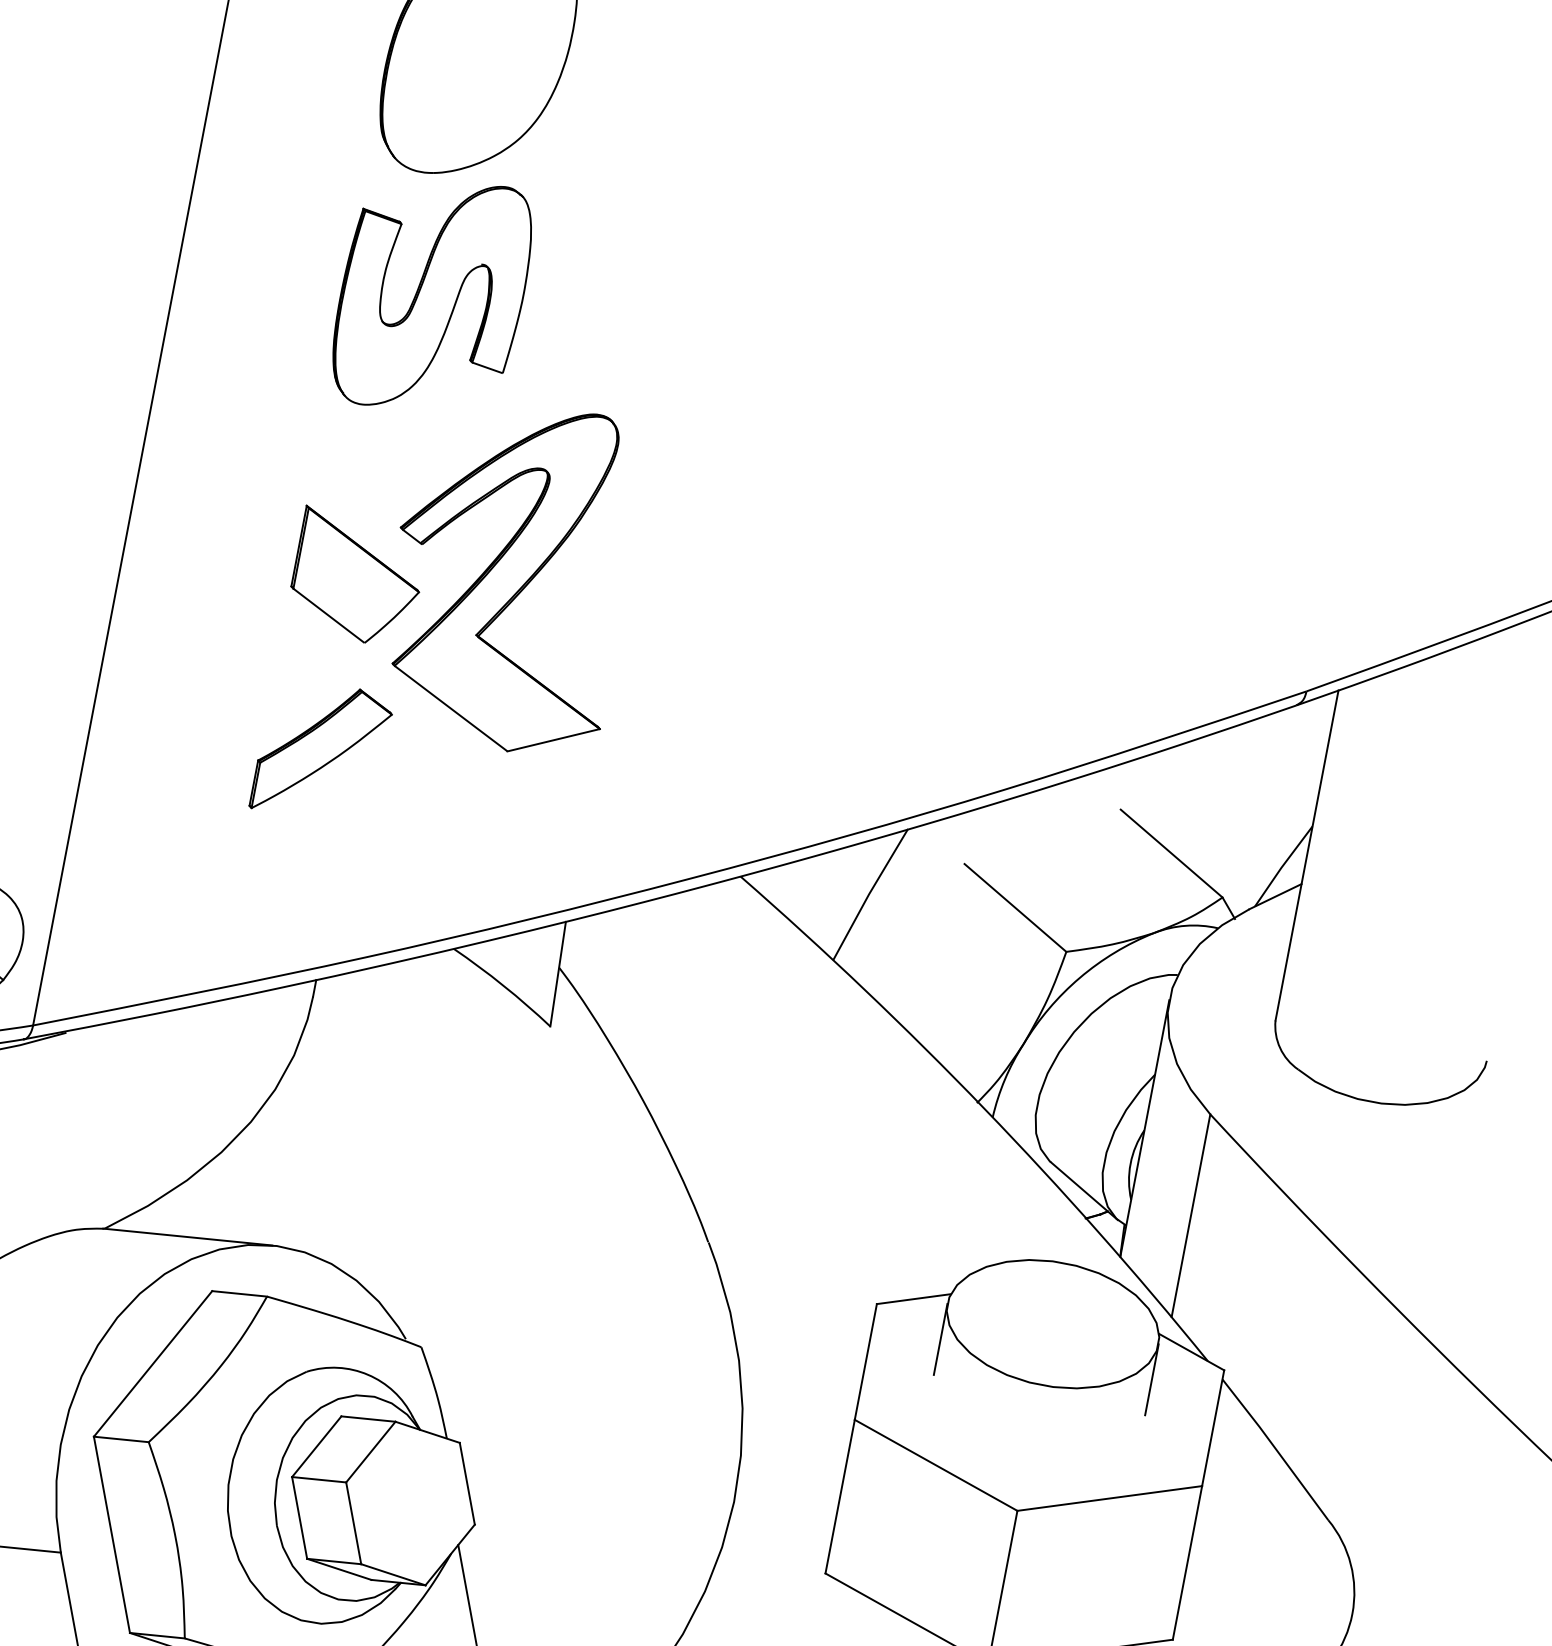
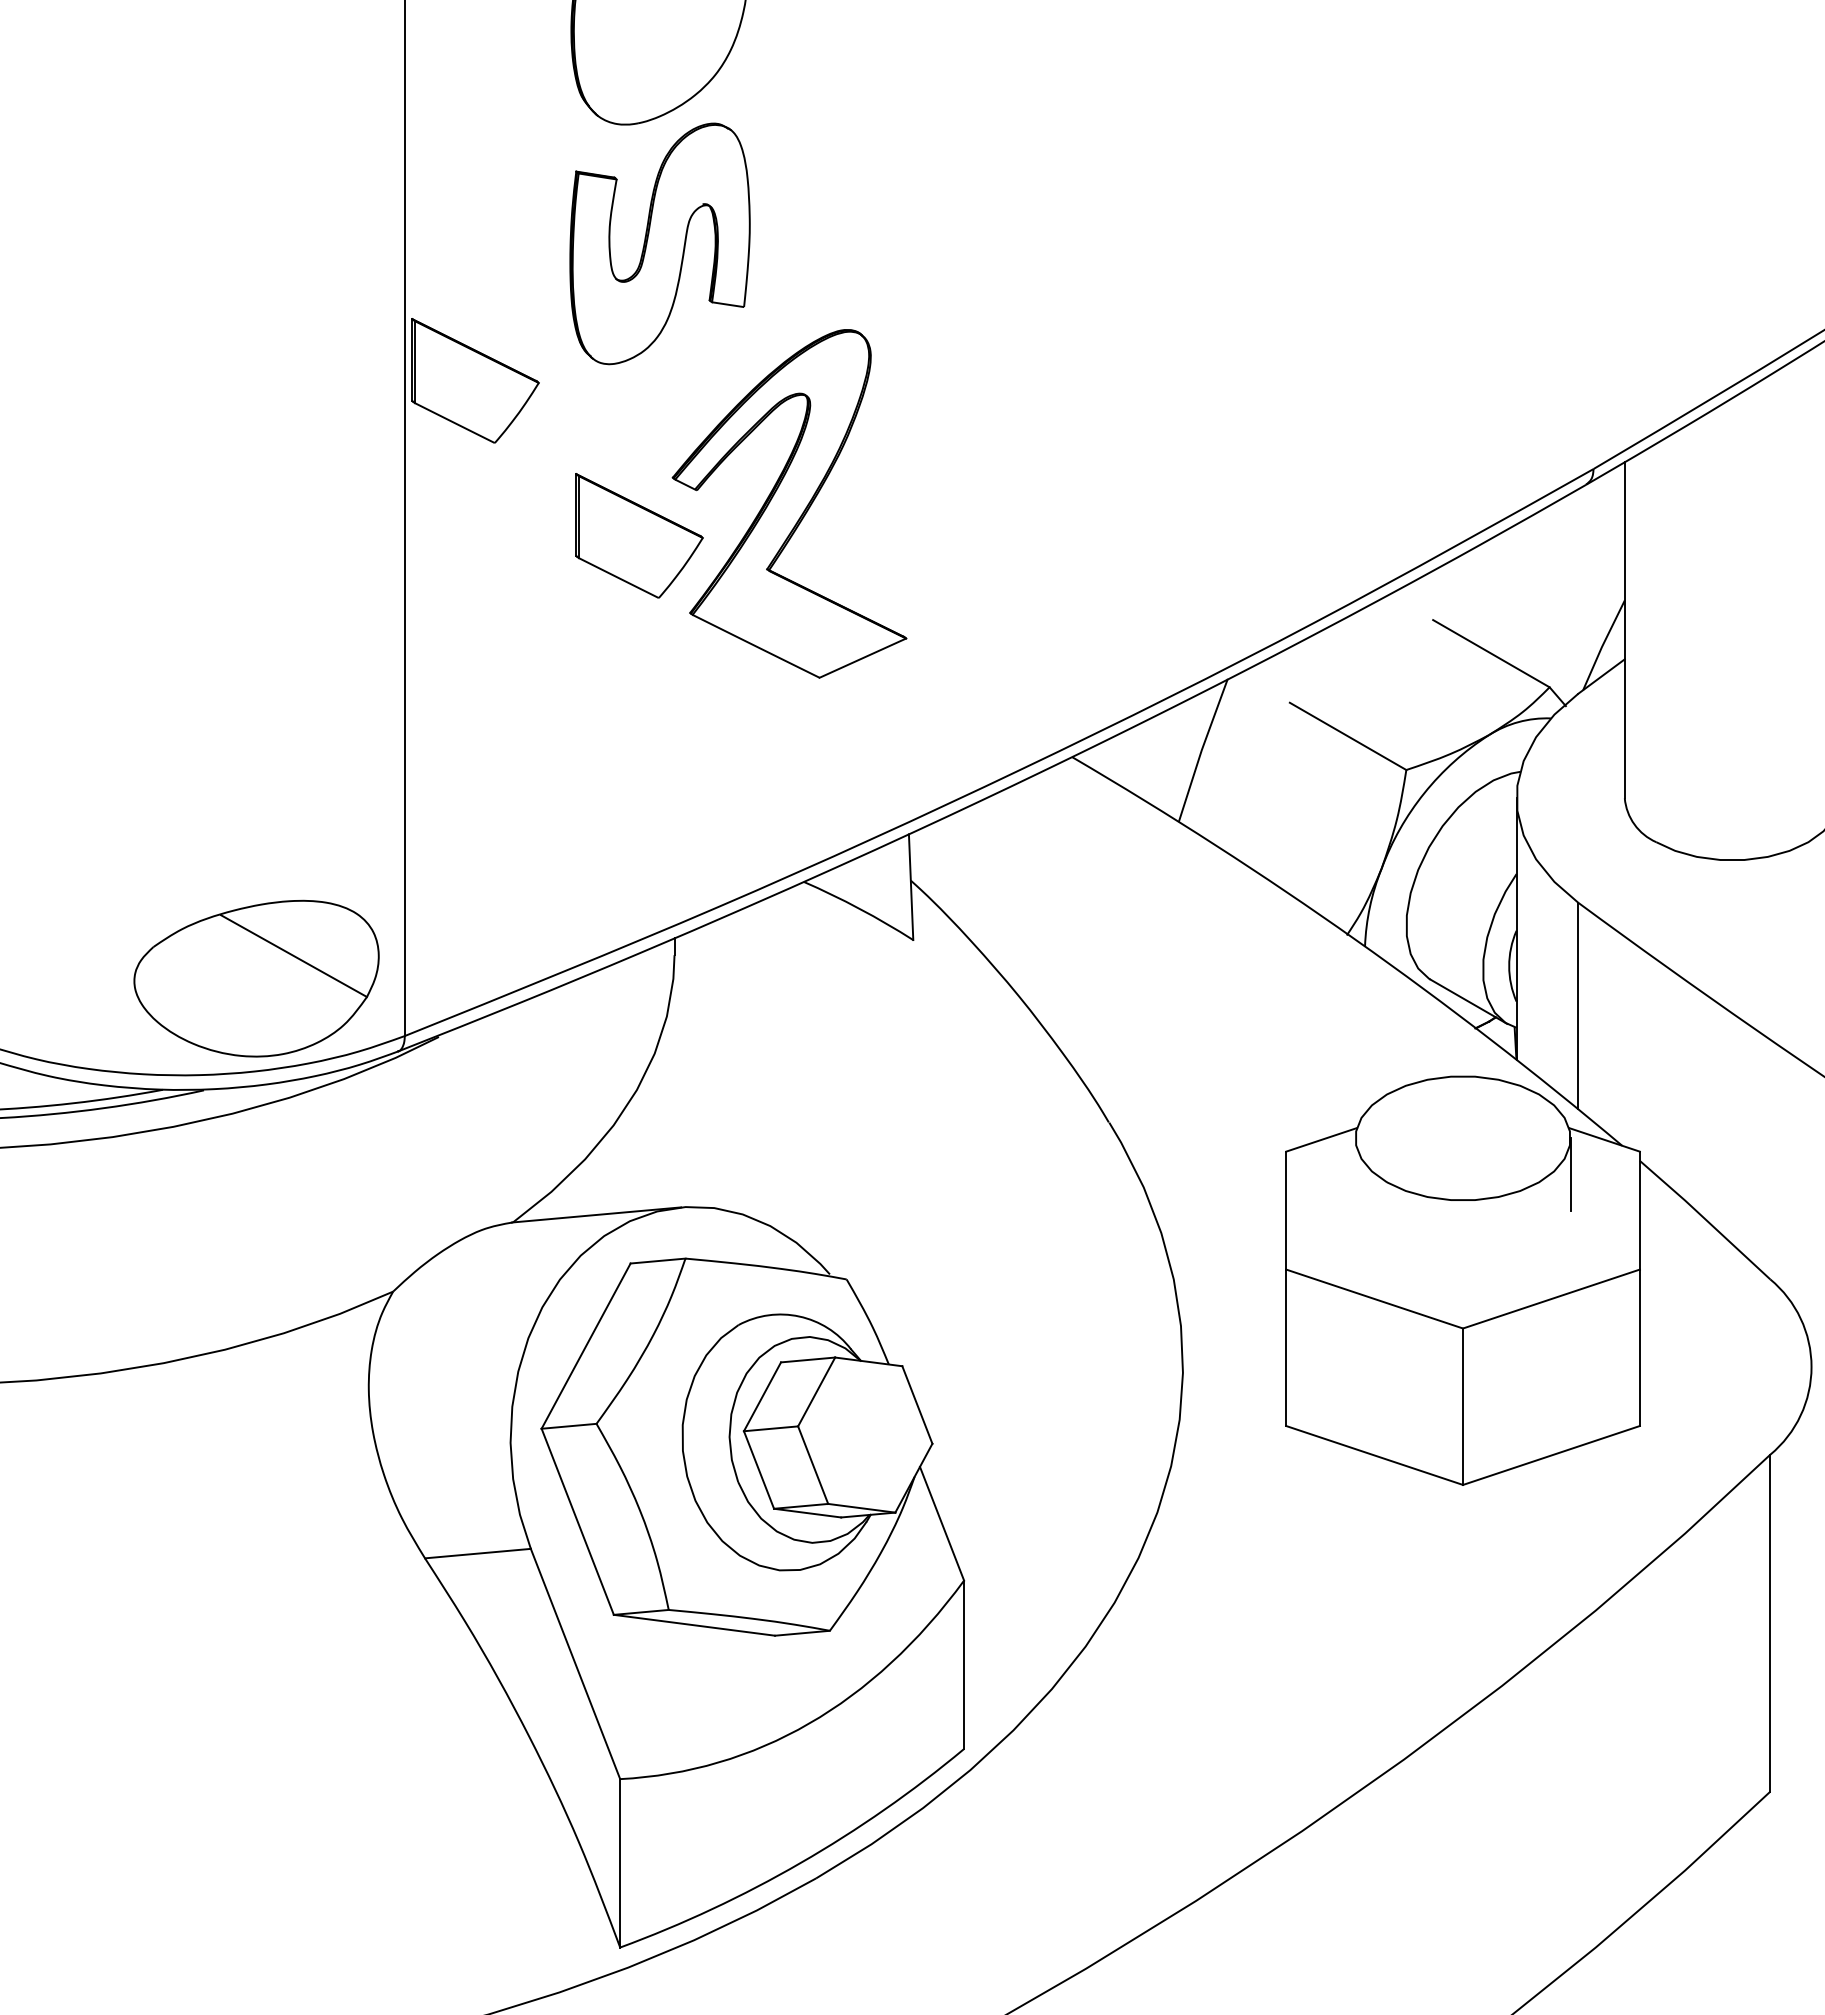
part: (225, 395) -> (475, 380), added
part: (322, 751) -> (637, 712), removed
line: (940, 1339) -> (1355, 1174), removed

